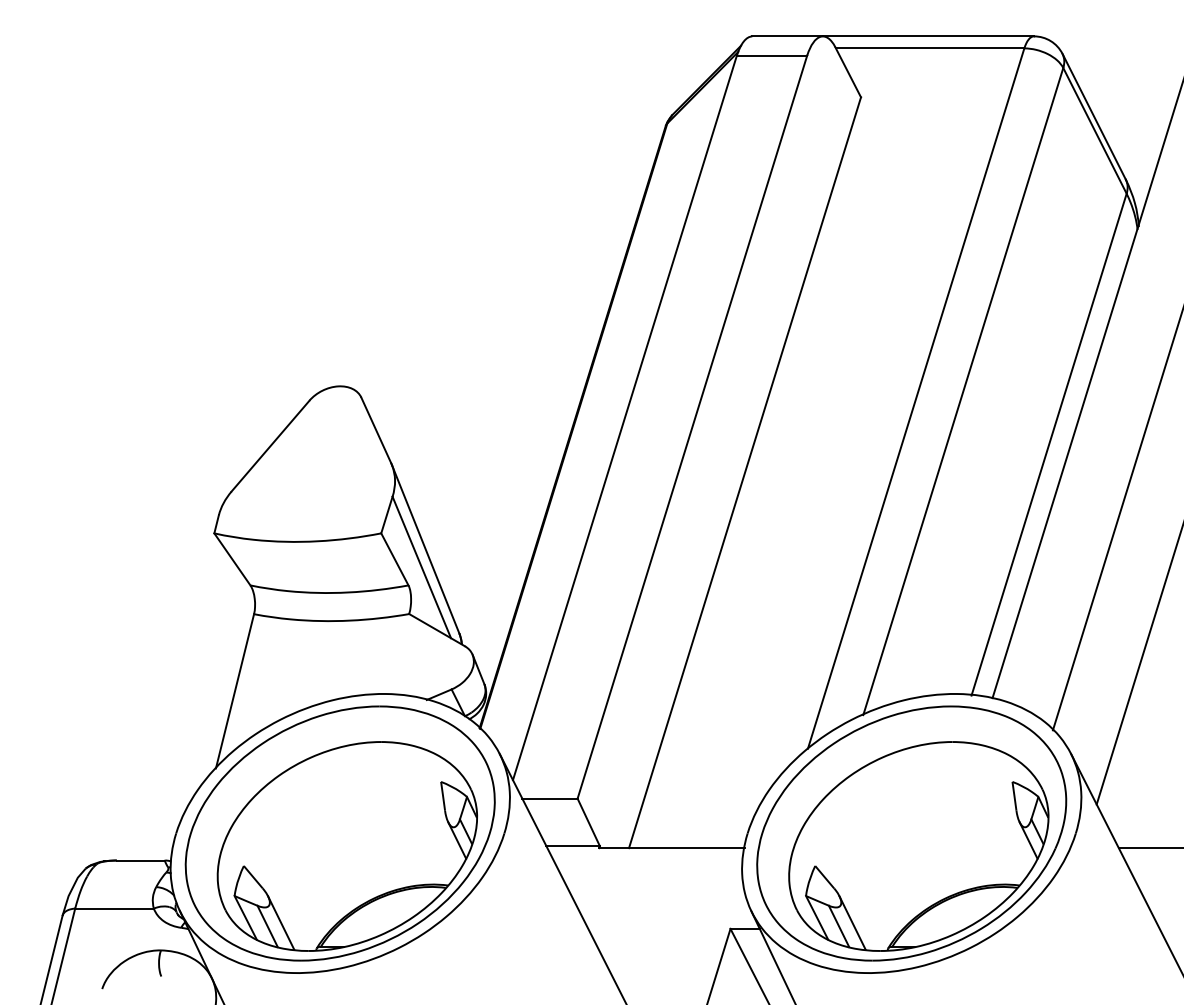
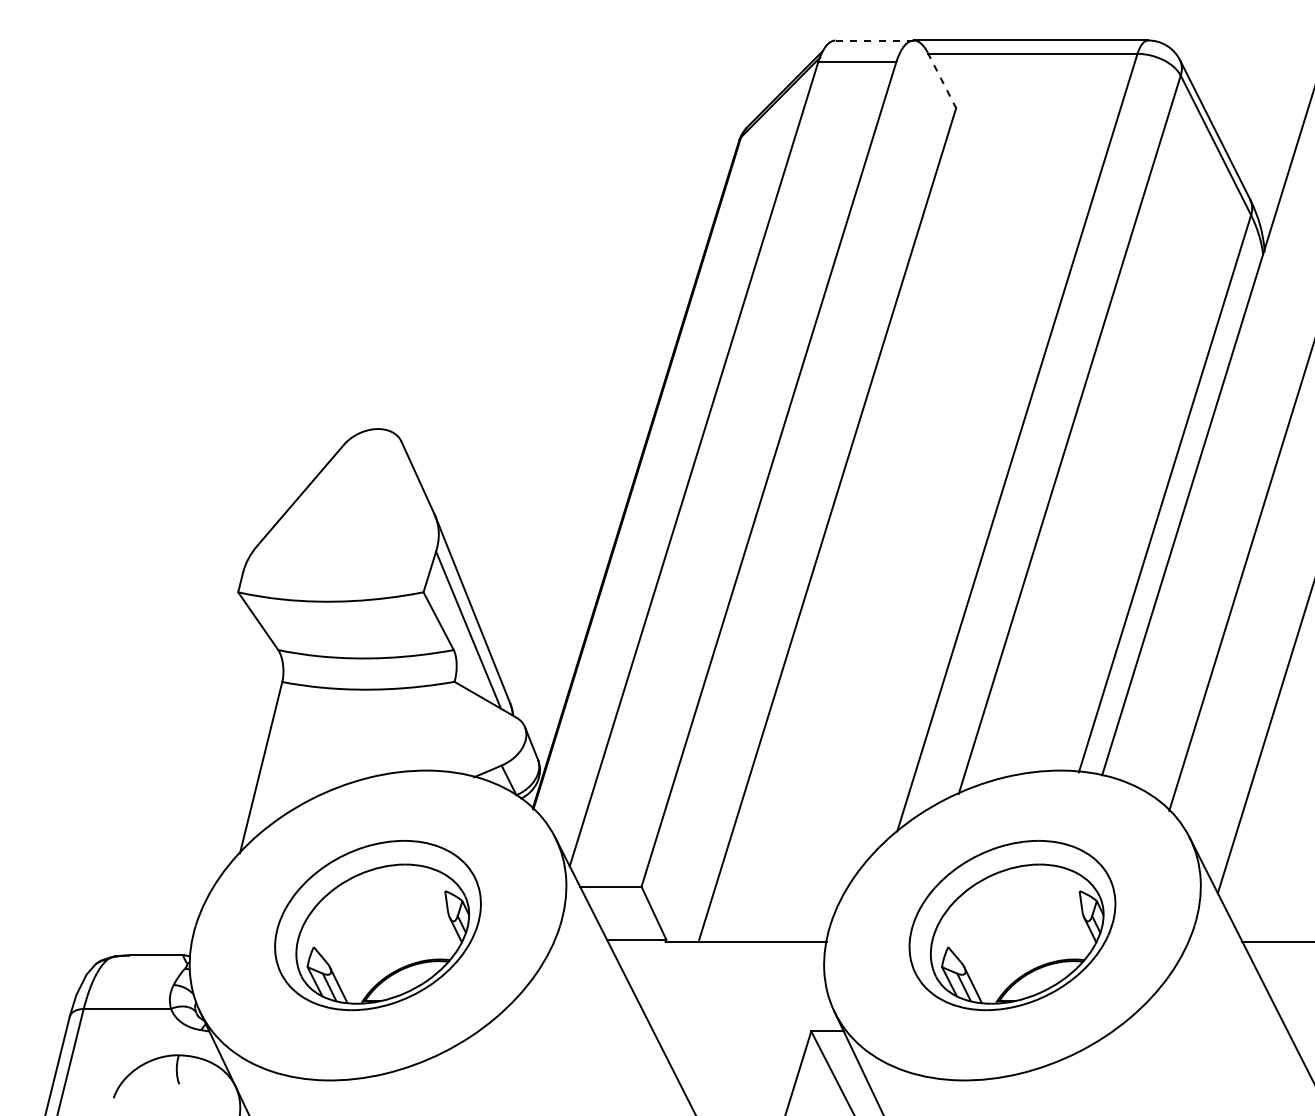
line: (787, 36) -> (874, 40), solid -> dashed
line: (848, 72) -> (942, 80), solid -> dashed
part: (339, 833) -> (377, 925), size x0.6
part: (911, 833) -> (1012, 925), size x0.6

